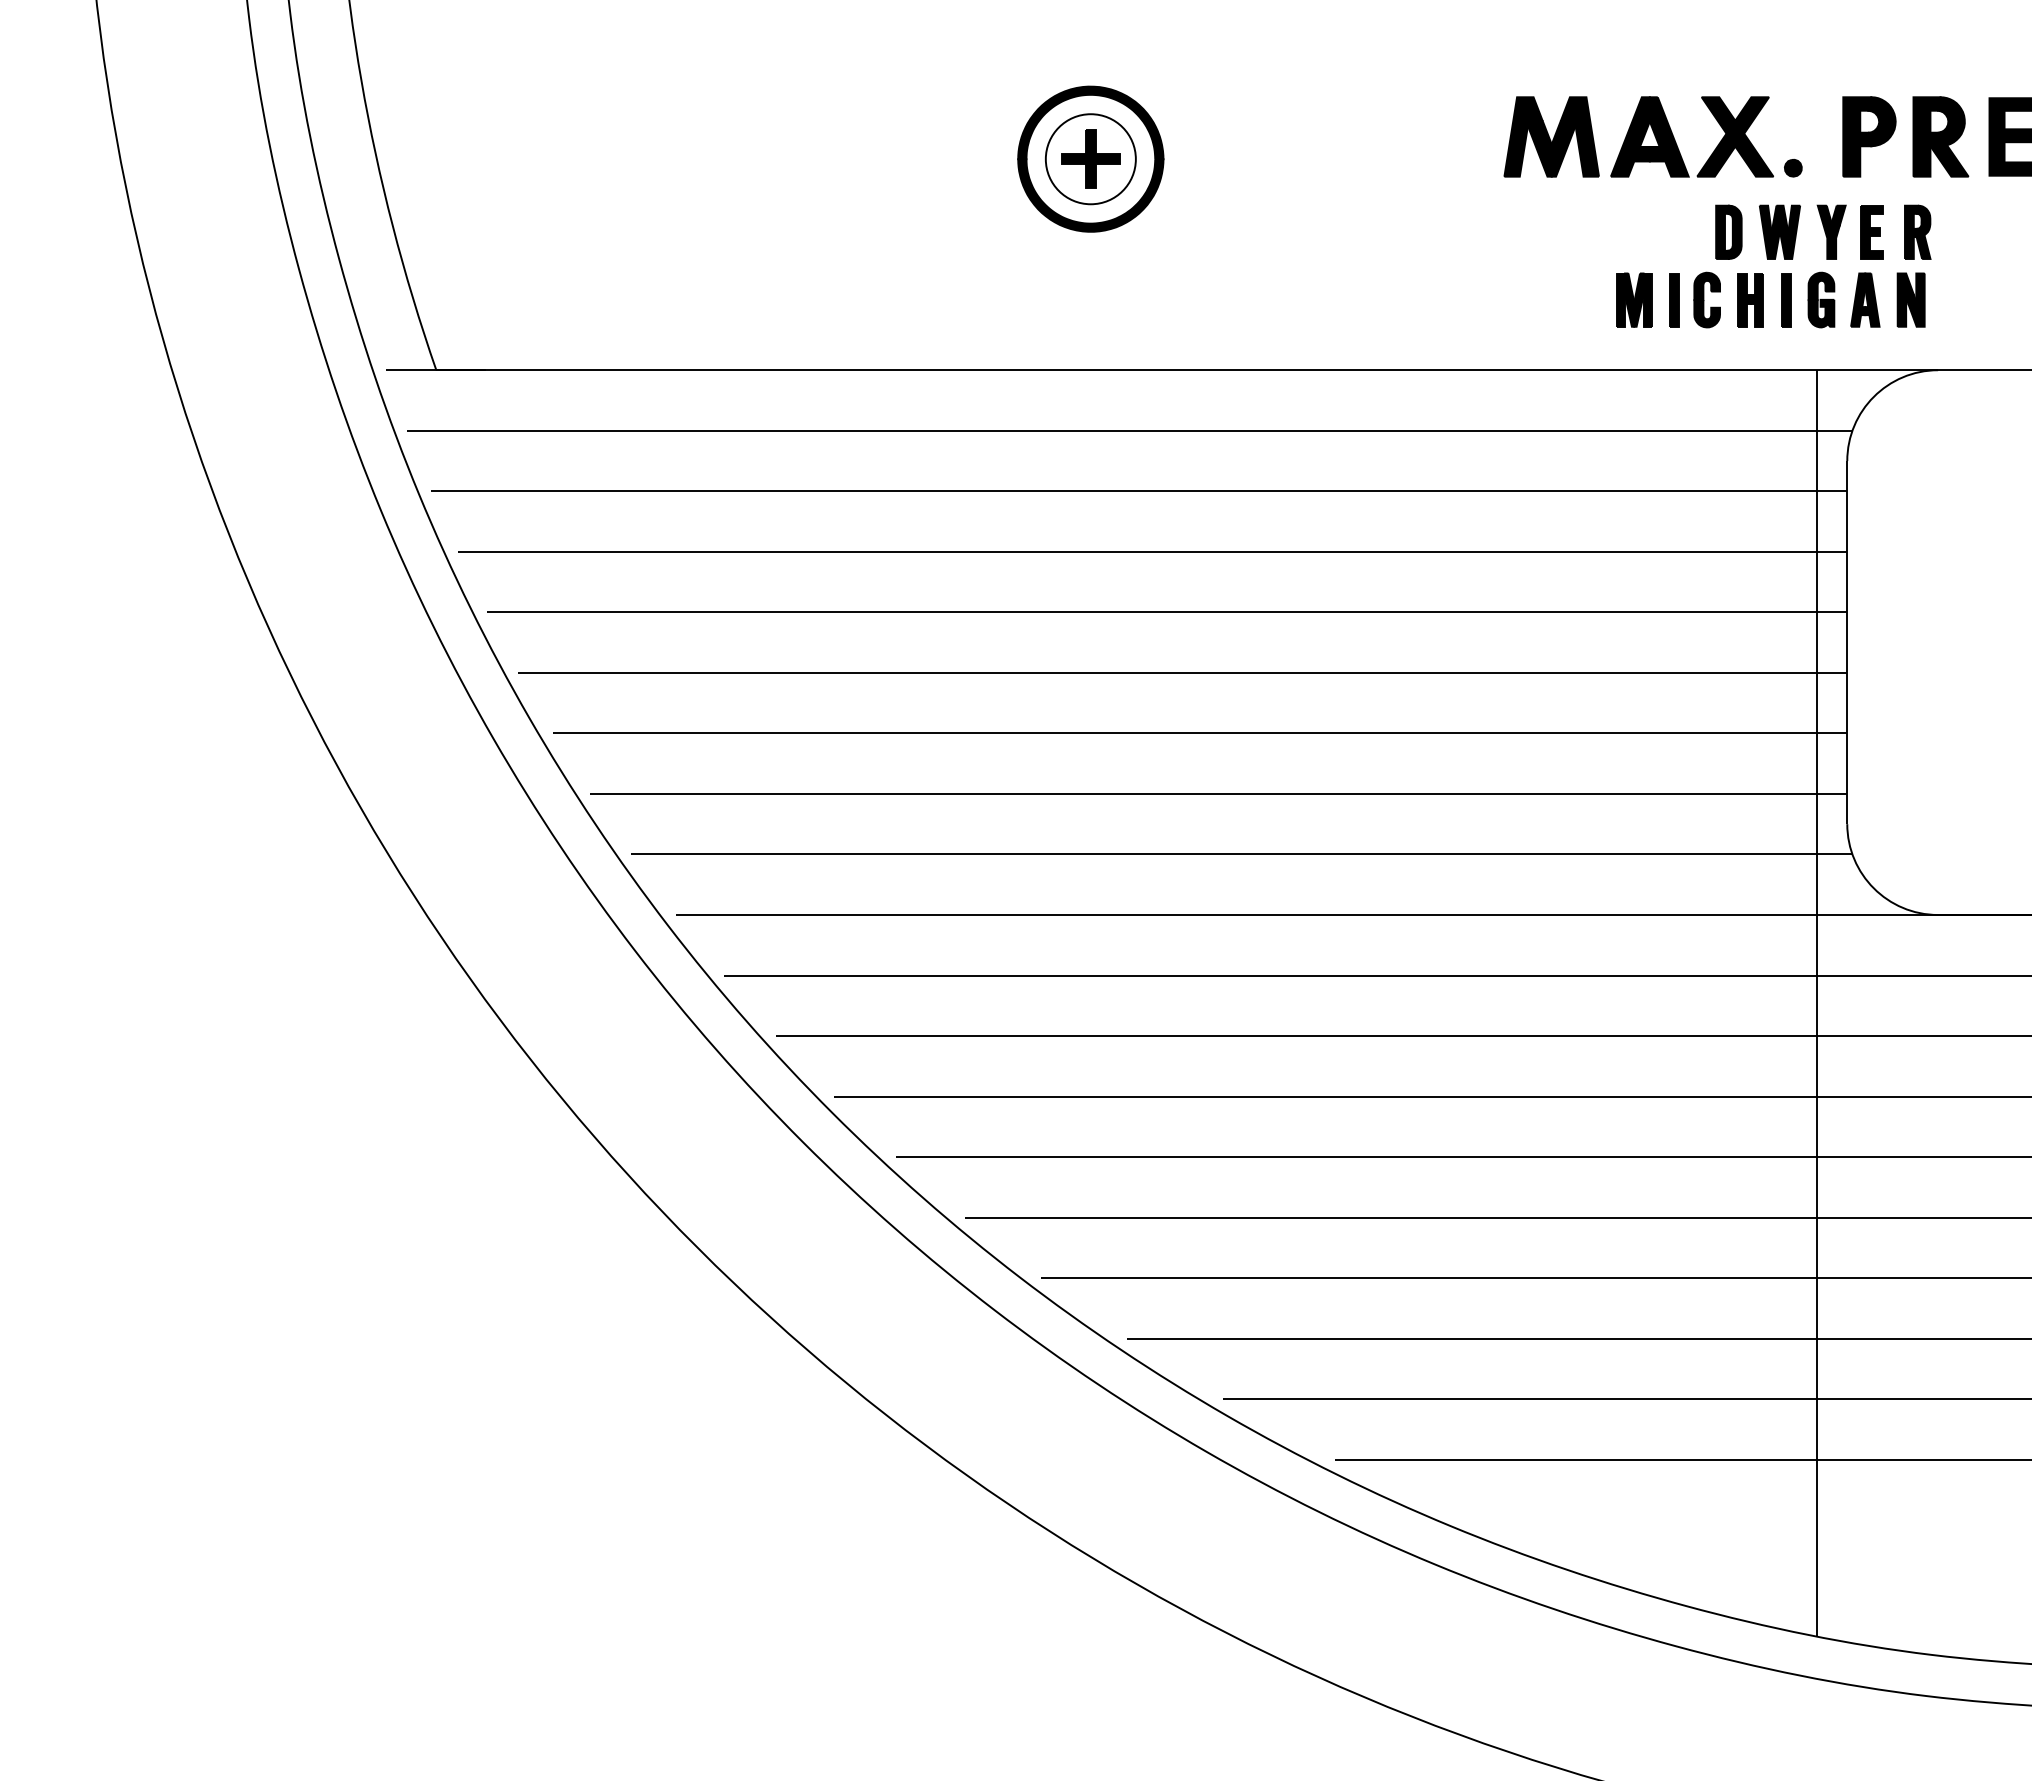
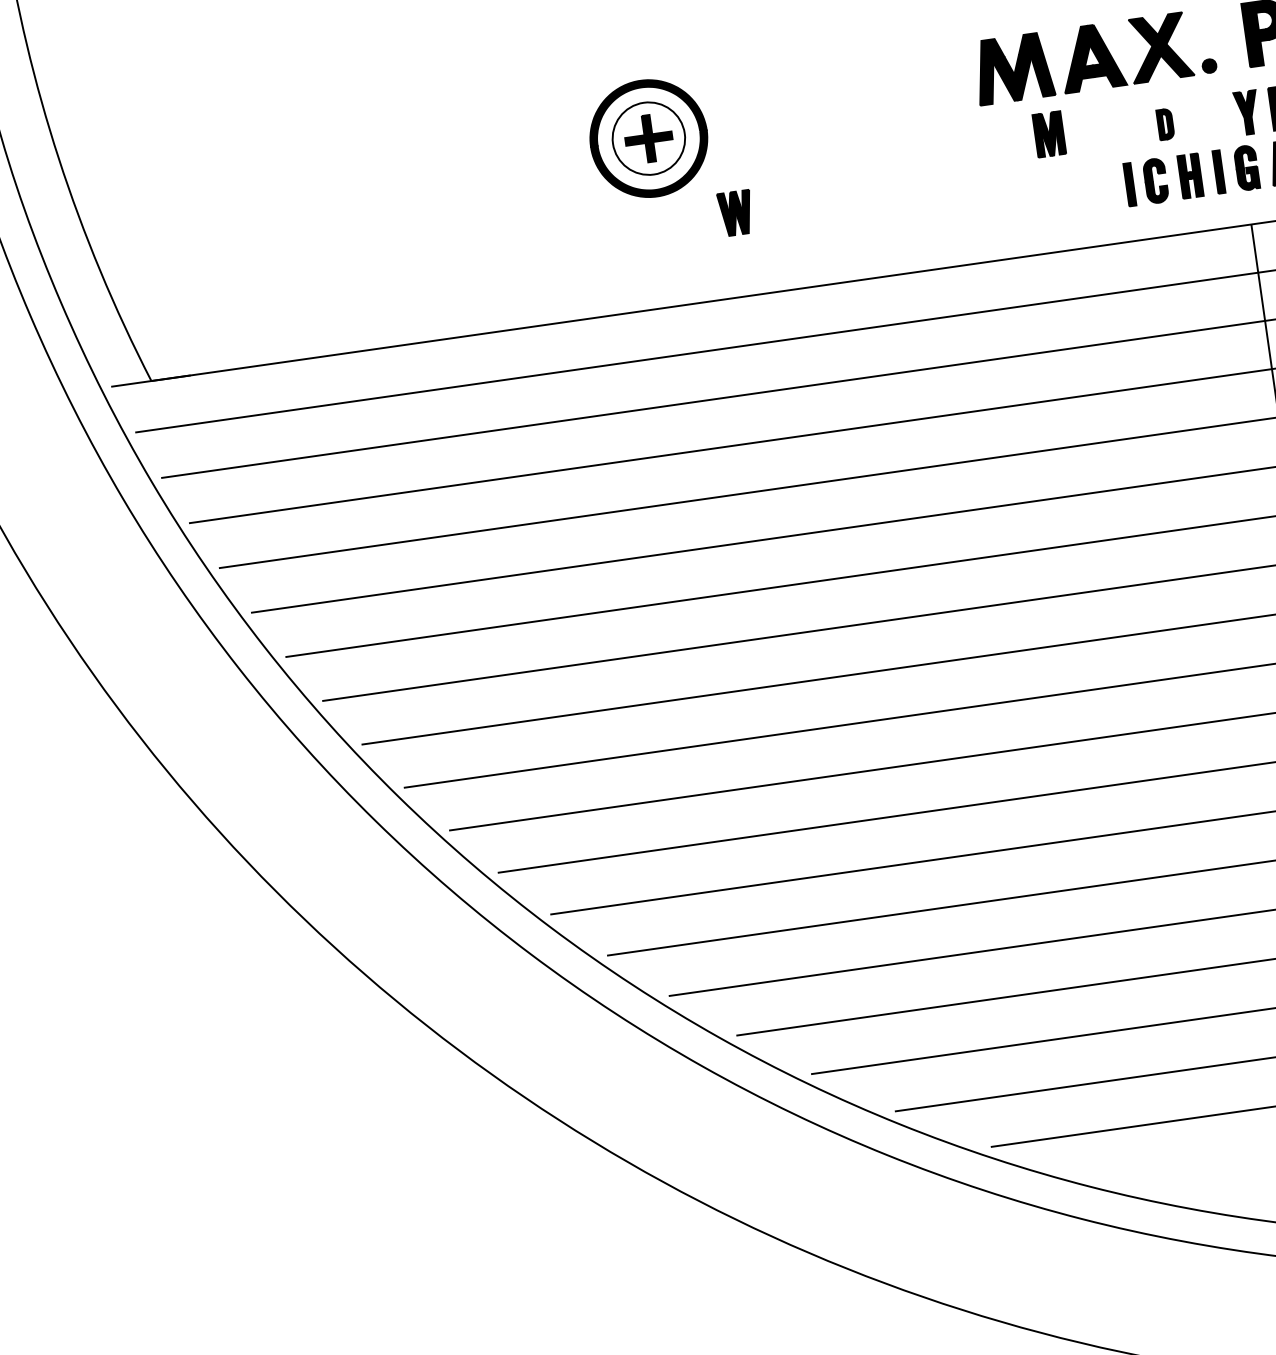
part: (1728, 231) -> (1165, 123), size x0.7
part: (1779, 231) -> (735, 212), moved
part: (1634, 299) -> (1049, 133), moved

